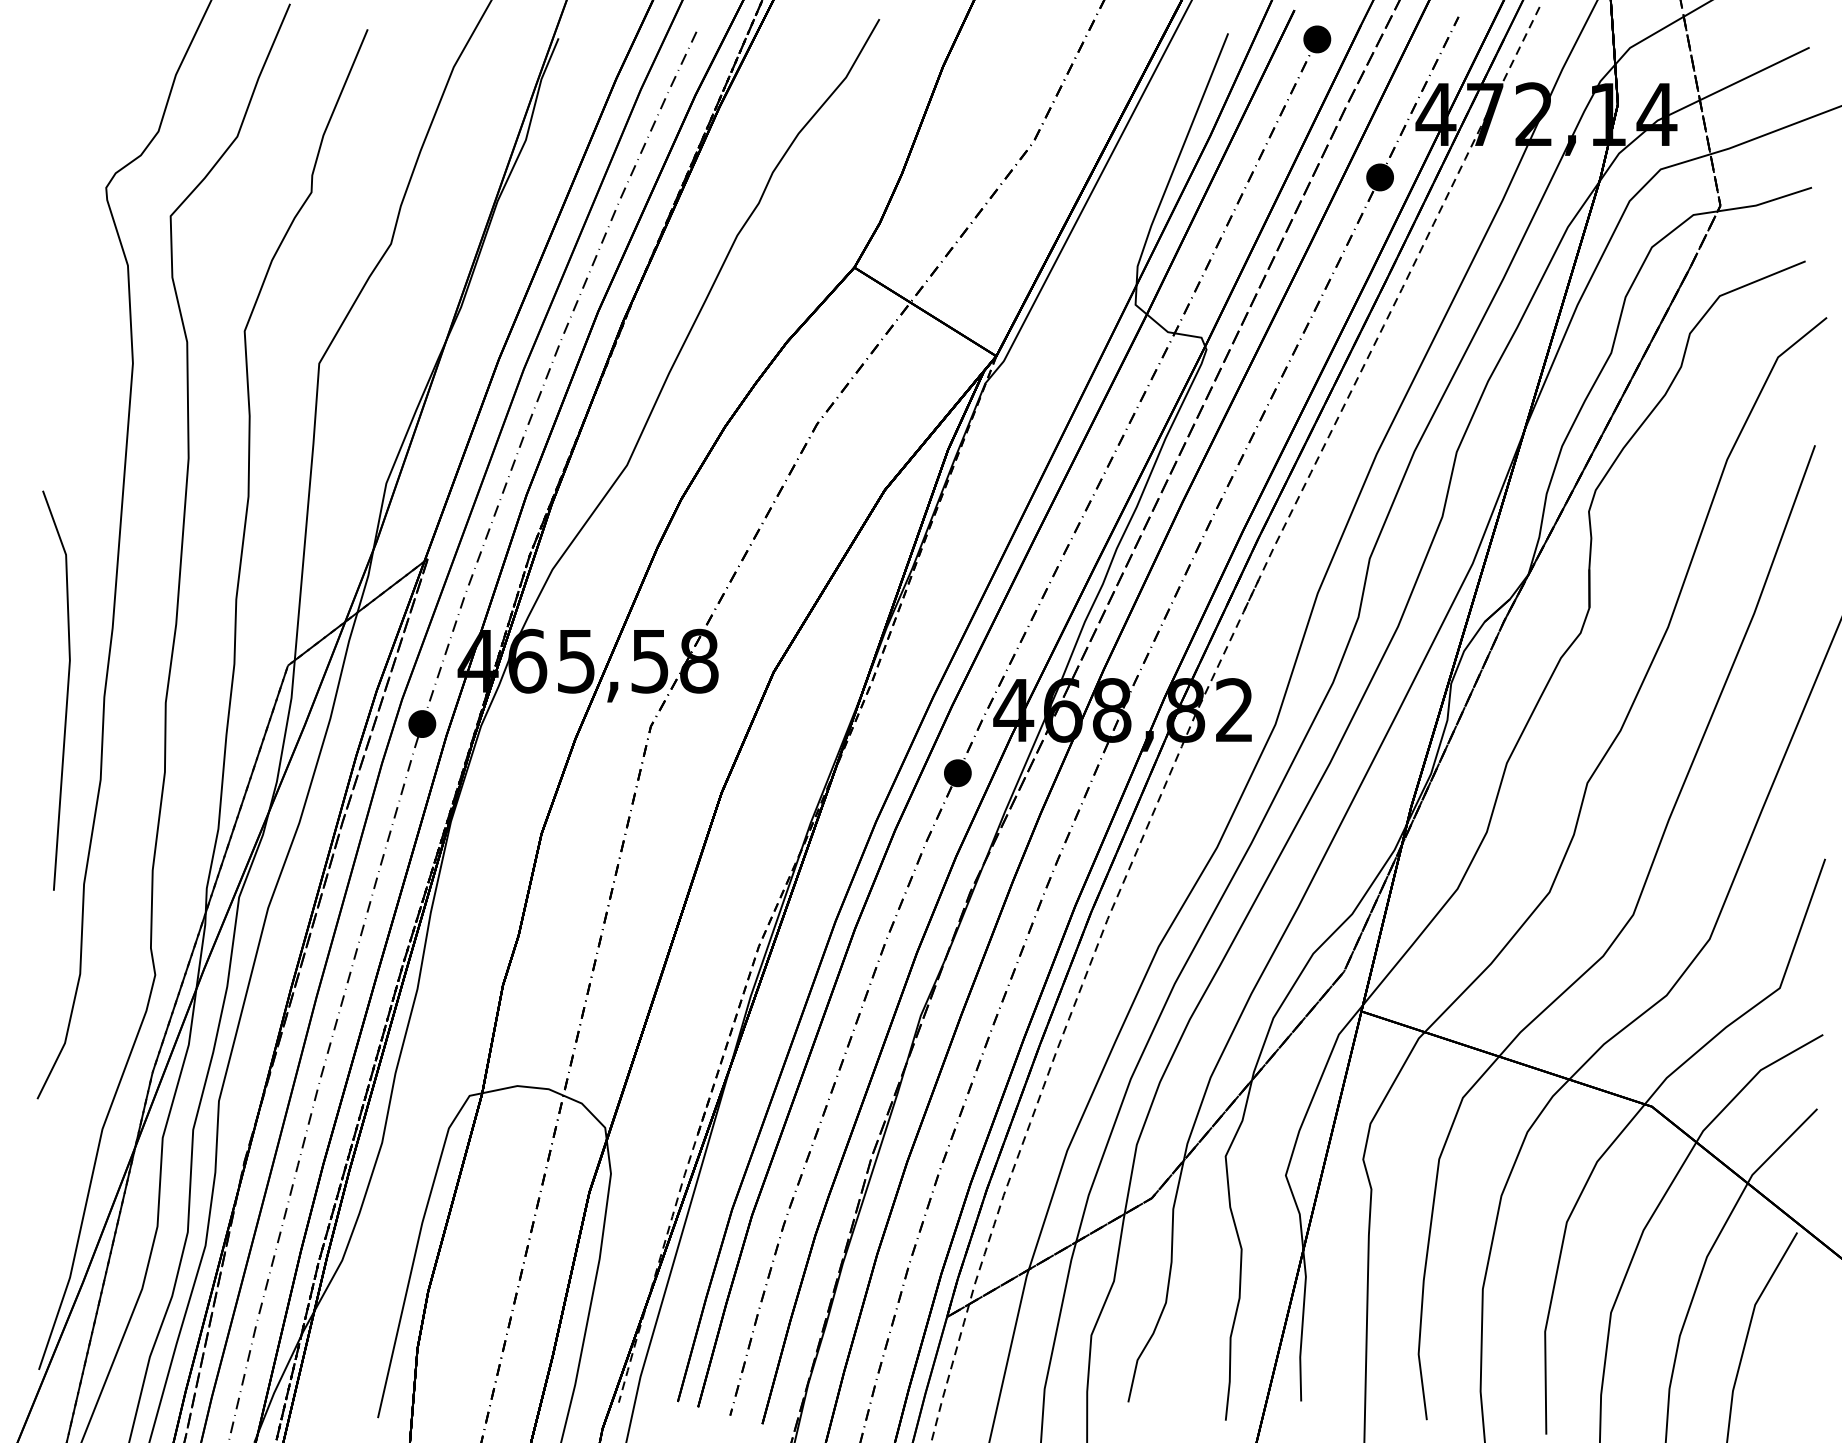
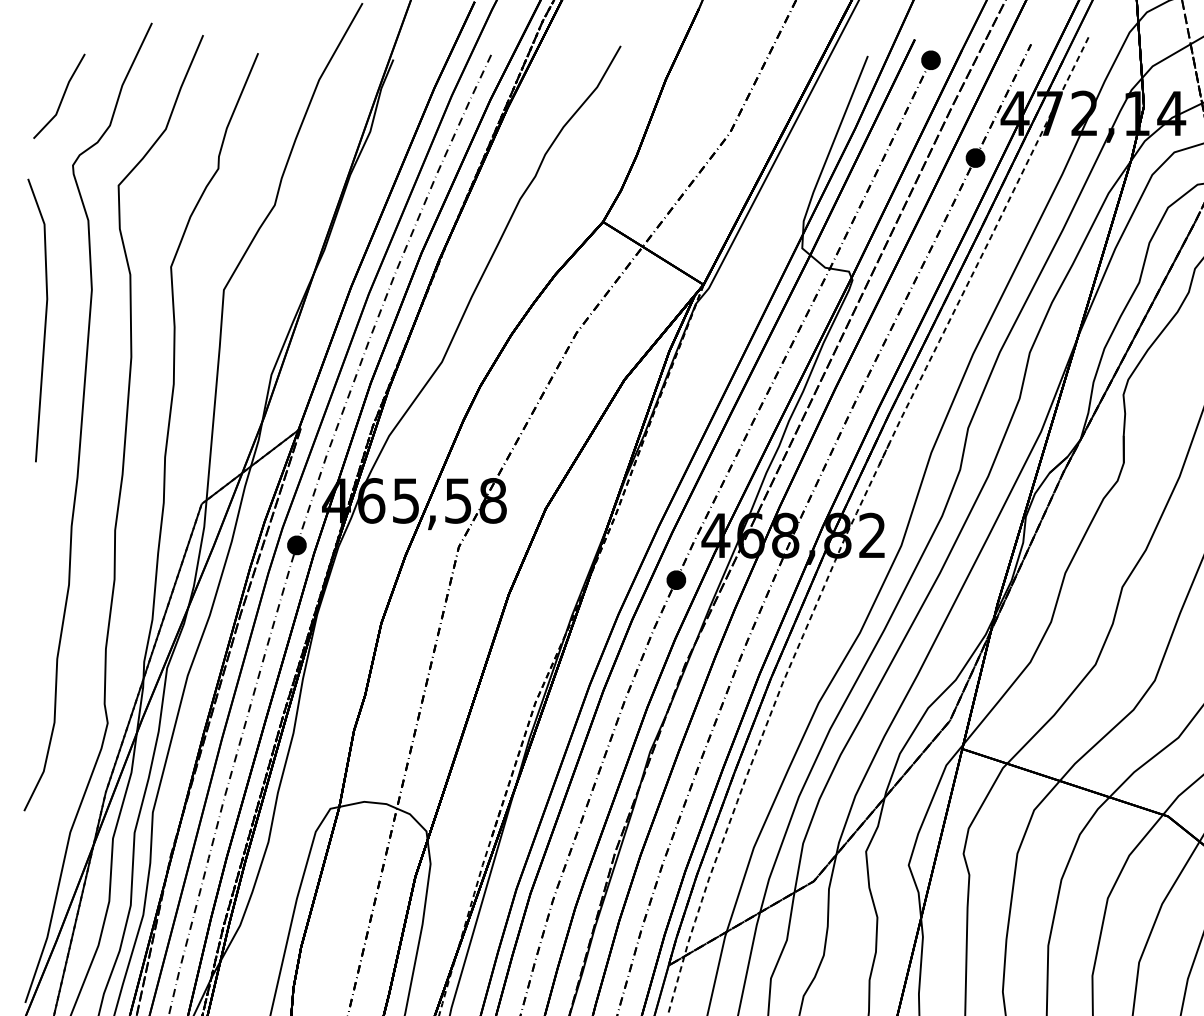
line: (90, 92) -> (61, 97), added
line: (66, 691) -> (44, 321), moved

